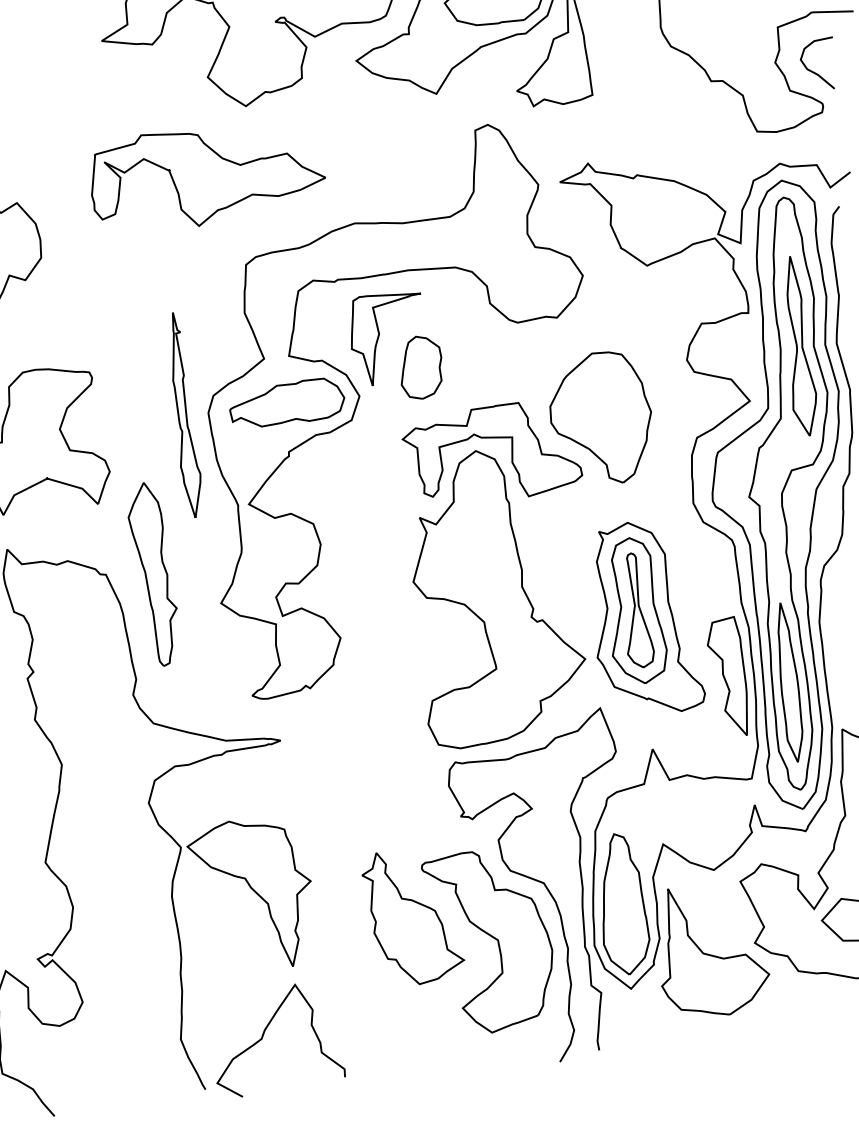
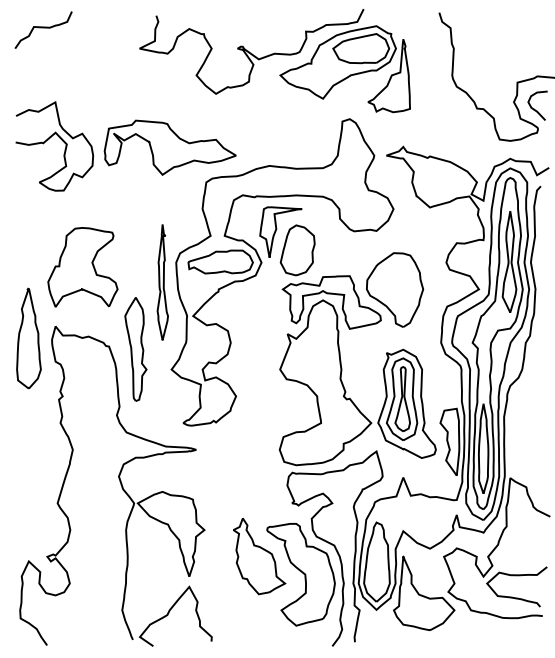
part: (206, 176) -> (169, 147), moved
part: (420, 367) -> (297, 250), size x1.43
part: (184, 415) -> (162, 282), moved

